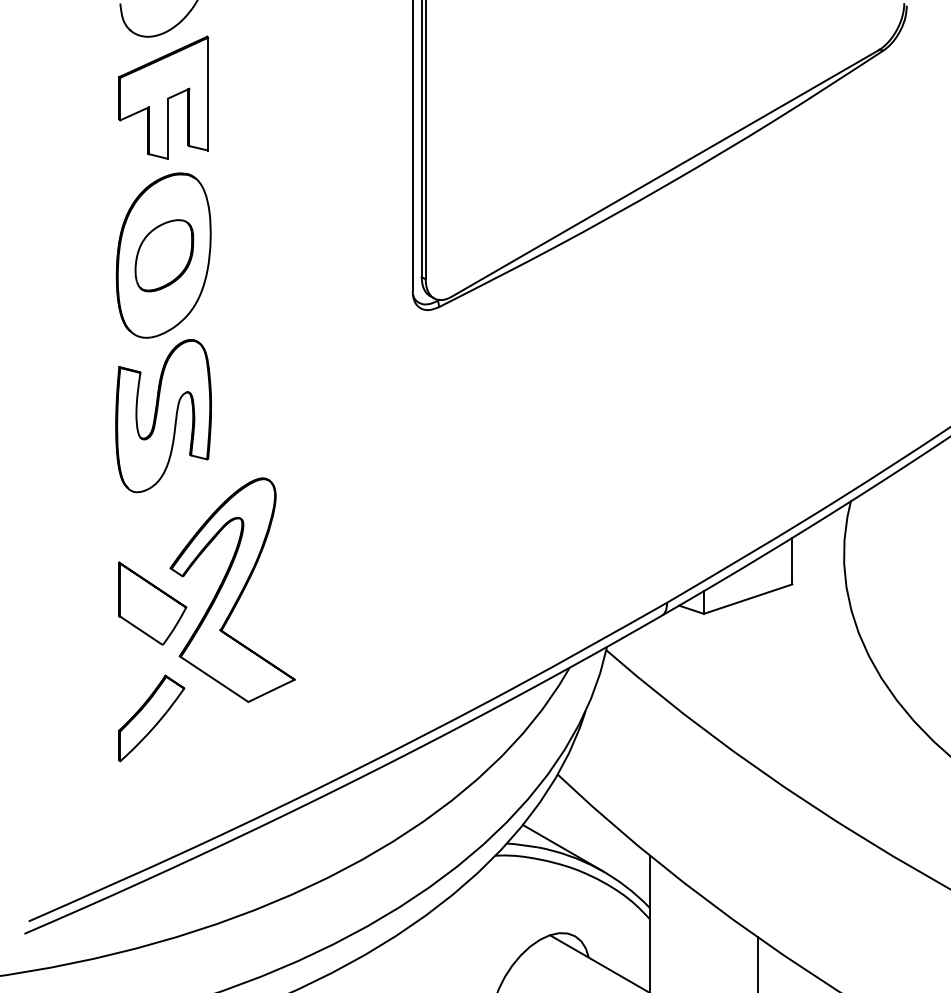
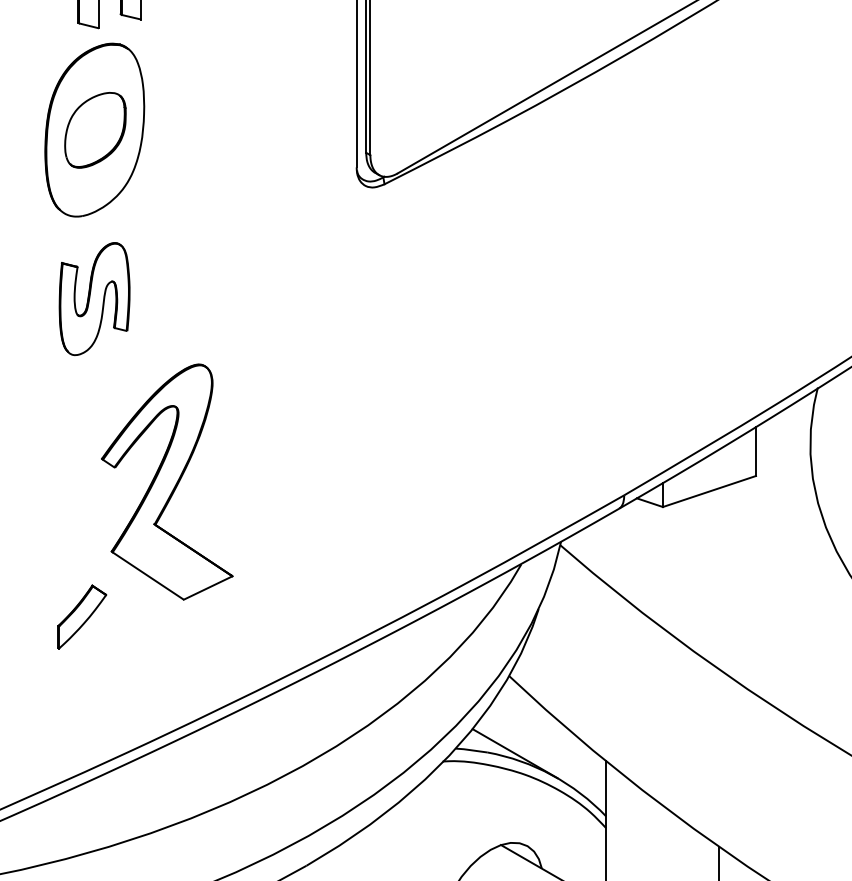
part: (163, 416) -> (94, 299), size x0.7
part: (152, 603) -> (82, 496), removed
part: (151, 718) -> (81, 617), size x0.7

